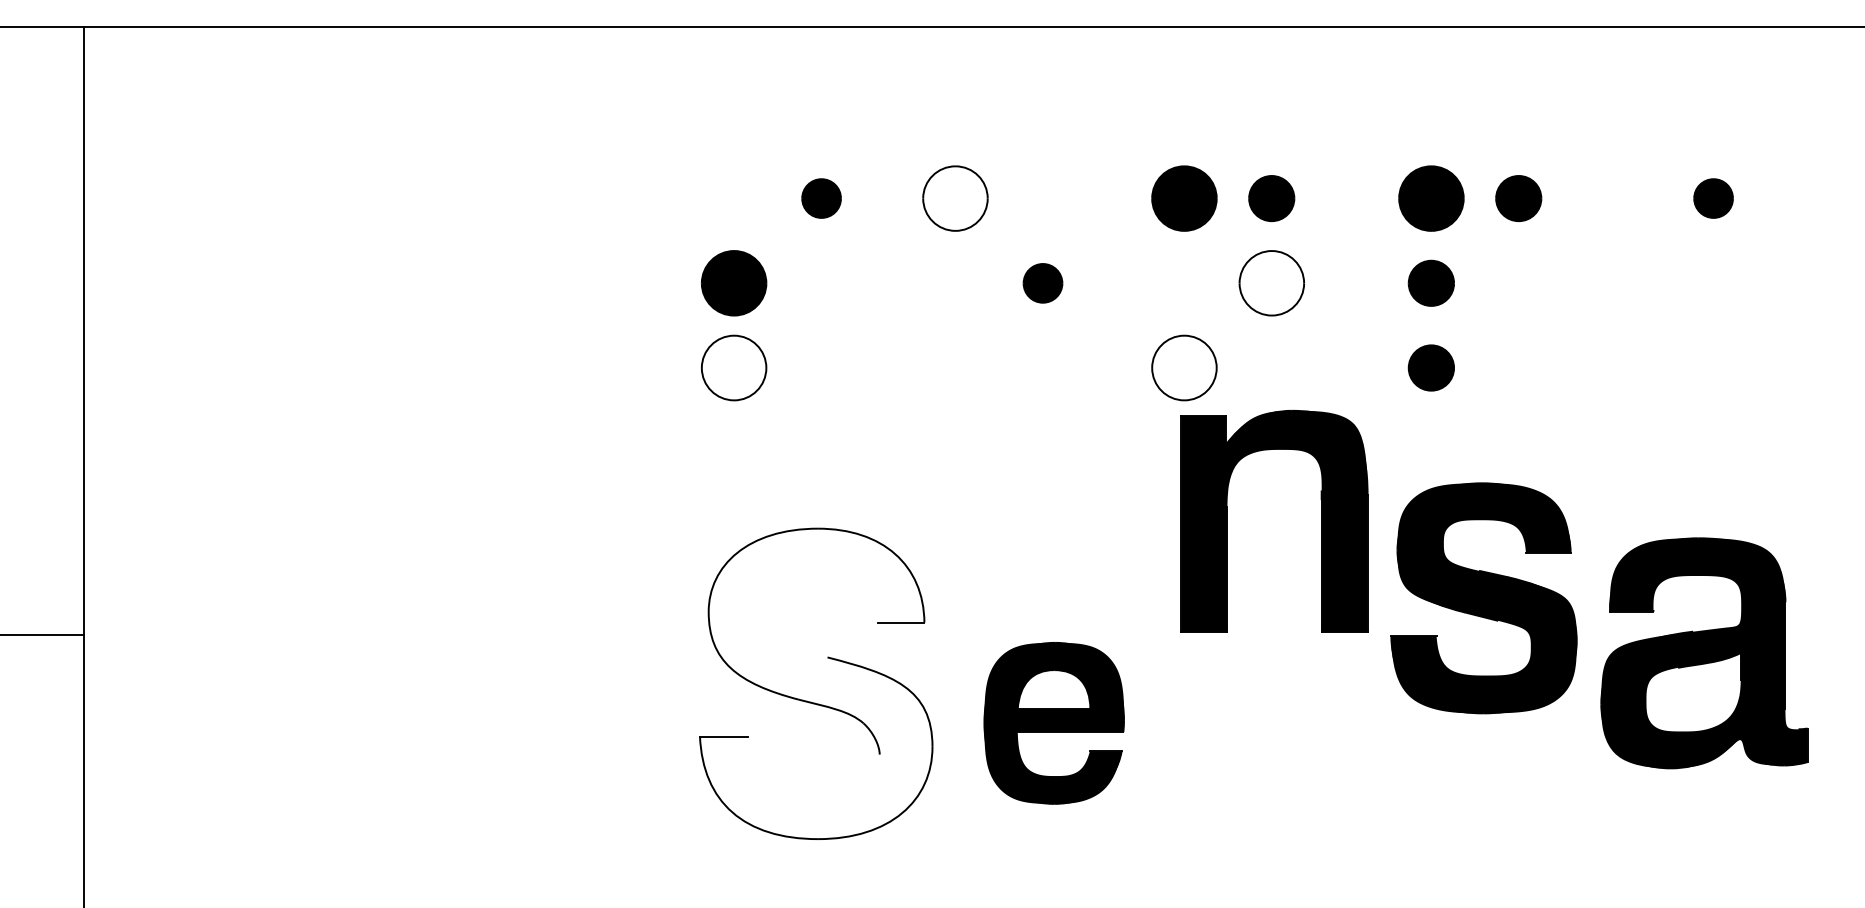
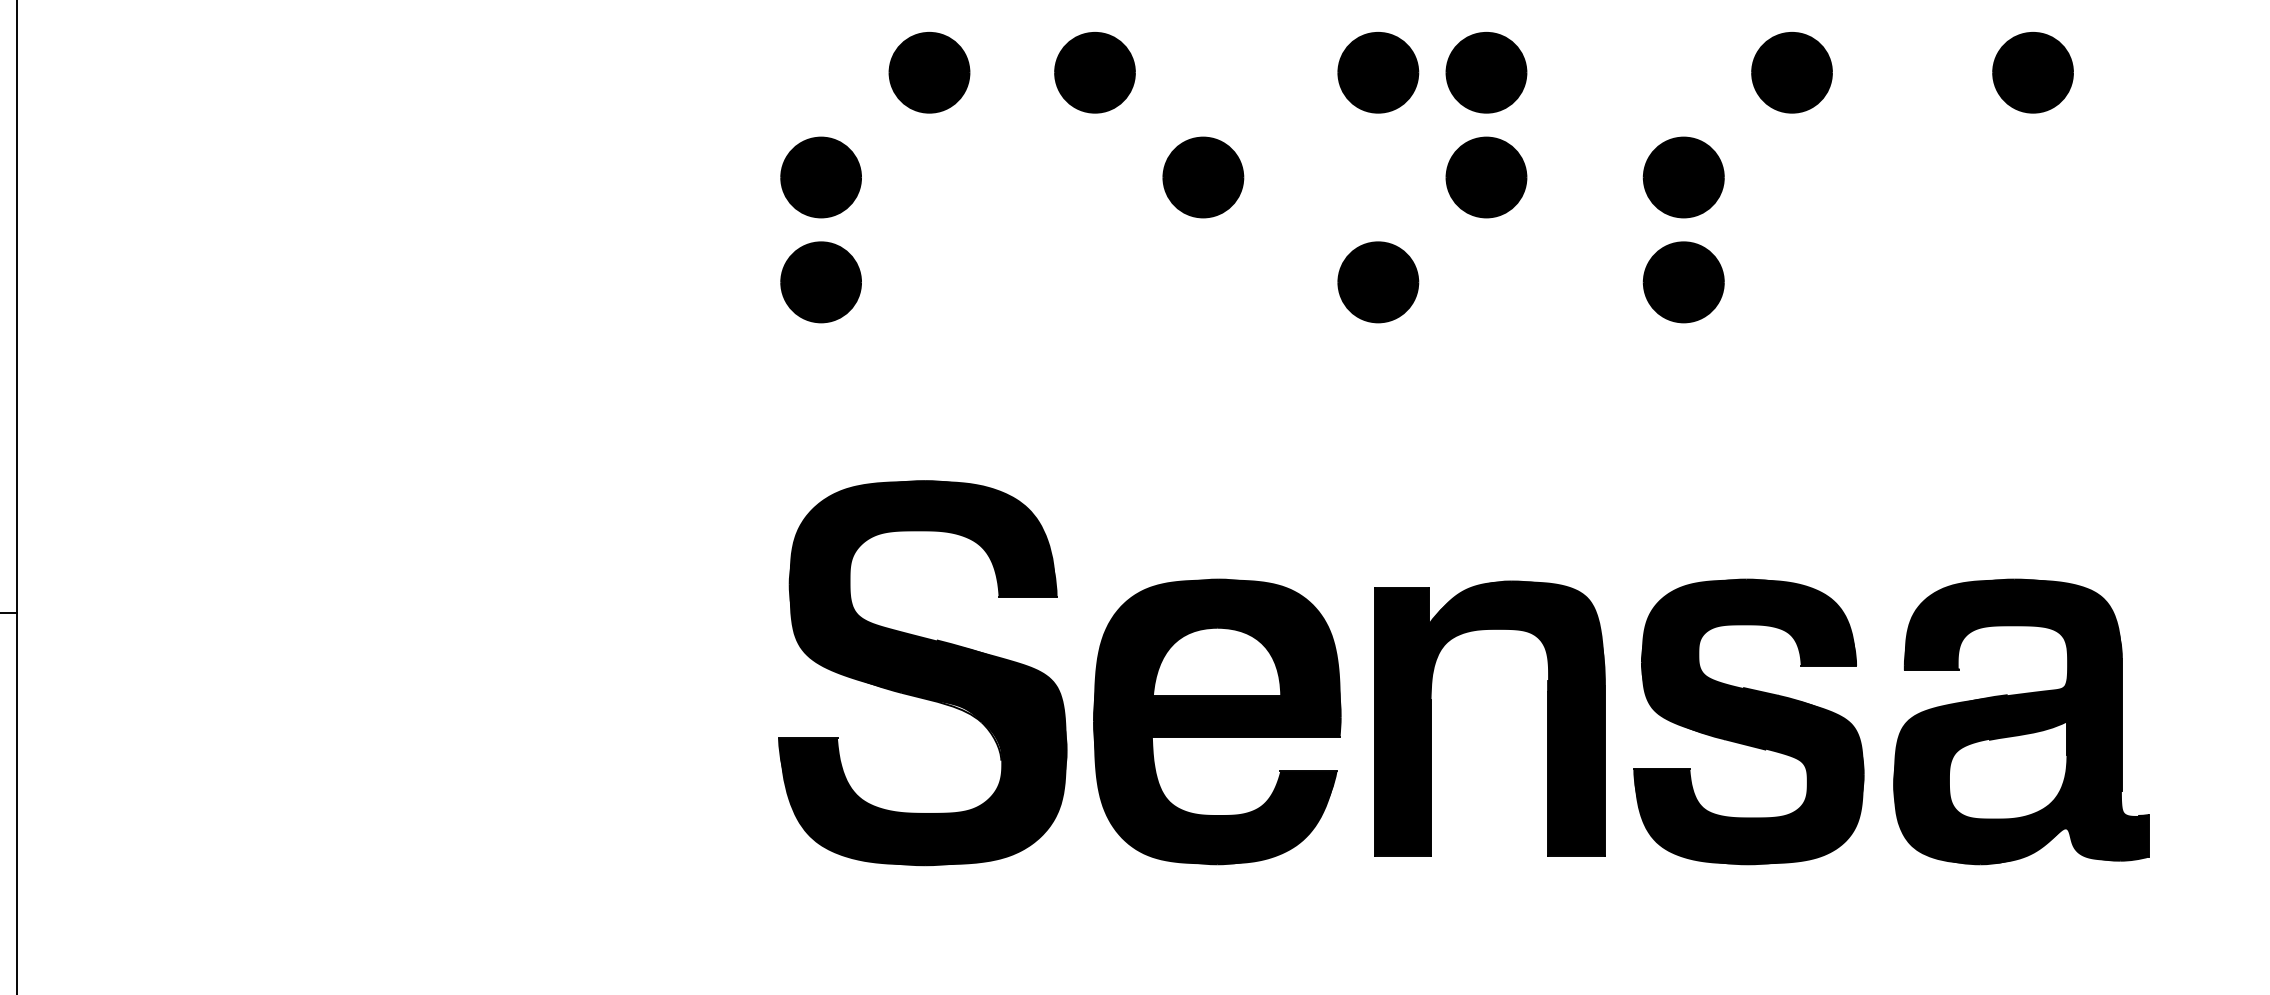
part: (821, 198) -> (929, 72), size x1.67
fill: (955, 198) -> (1095, 72), added
part: (1271, 198) -> (1486, 72), size x1.43
part: (1431, 198) -> (1683, 72), removed
part: (1518, 198) -> (1791, 72), size x1.43
part: (1713, 198) -> (2032, 72), size x1.67
part: (1042, 283) -> (1202, 177), size x1.67
fill: (1271, 283) -> (1486, 177), added
part: (1431, 283) -> (1683, 177), size x1.43
fill: (733, 367) -> (820, 281), added
fill: (1184, 367) -> (1378, 281), added
part: (1431, 367) -> (1683, 281), size x1.43
part: (1227, 521) -> (1431, 718), moved
part: (1483, 598) -> (1748, 722), moved
part: (1704, 653) -> (2021, 722), moved
fill: (816, 683) -> (923, 672), added
part: (1053, 723) -> (1216, 722), size x1.43

